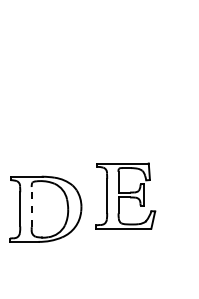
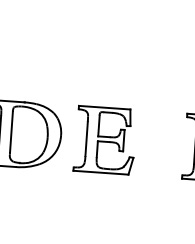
part: (125, 195) -> (104, 139), moved
line: (31, 206) -> (11, 131), dashed -> solid

